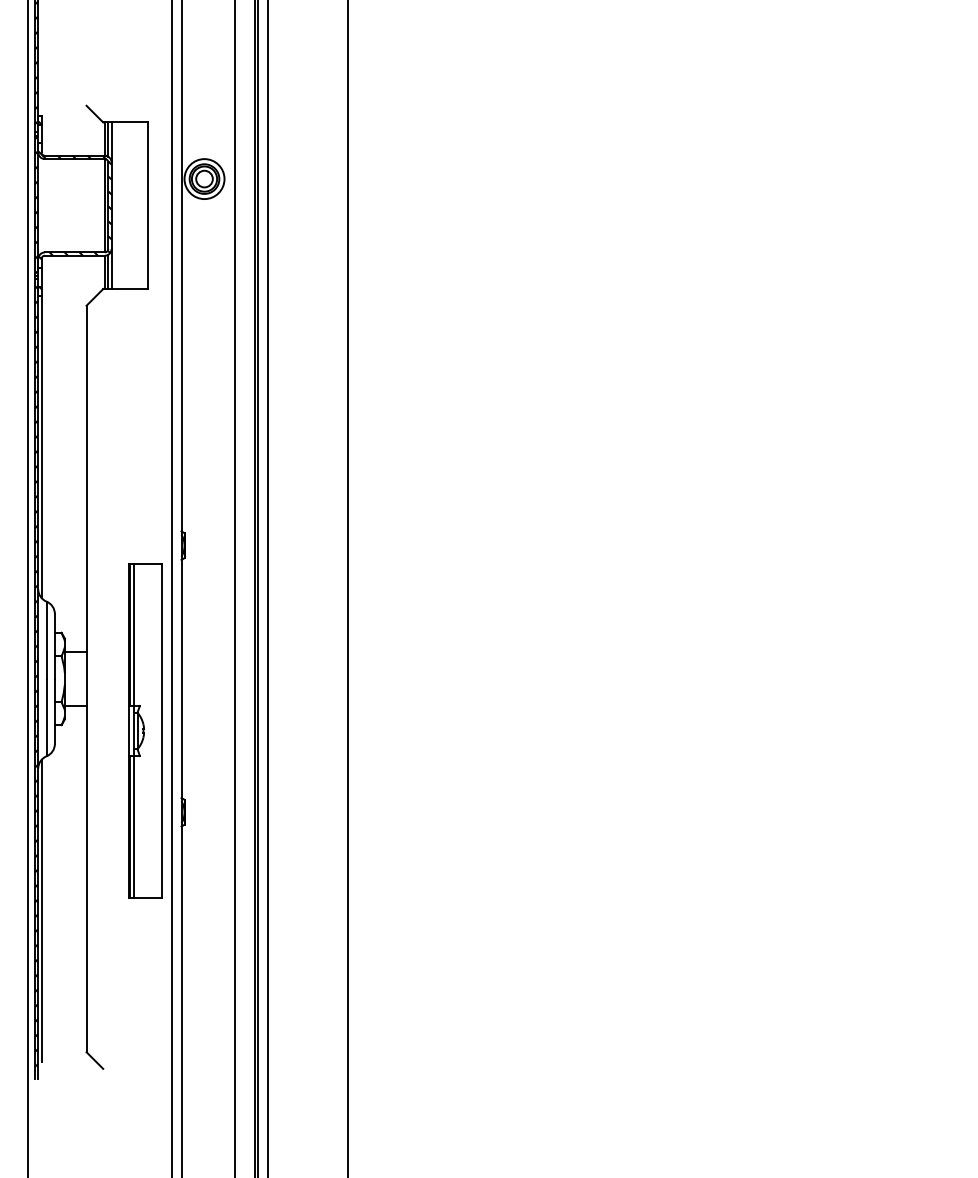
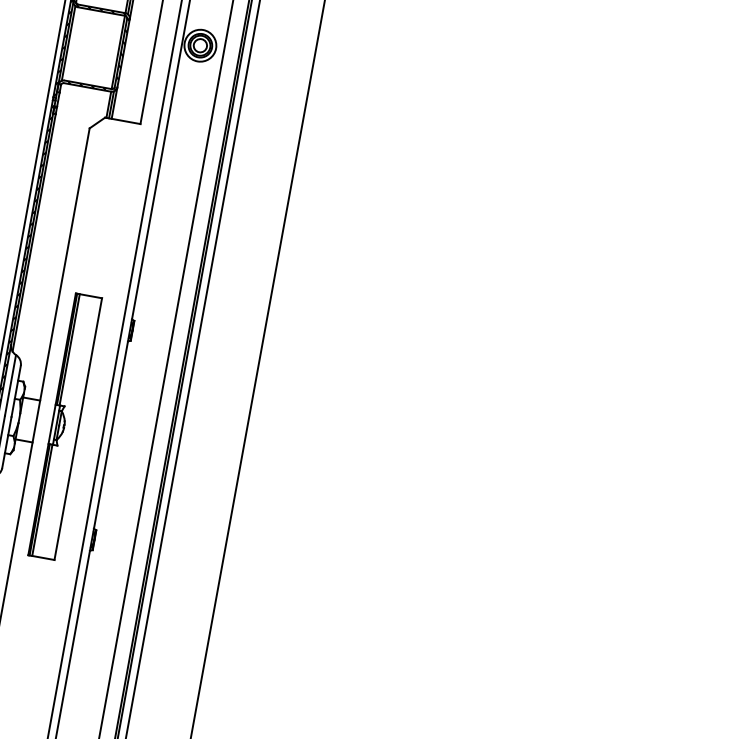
line: (41, 205) -> (68, 43), added
part: (145, 730) -> (65, 426), moved

